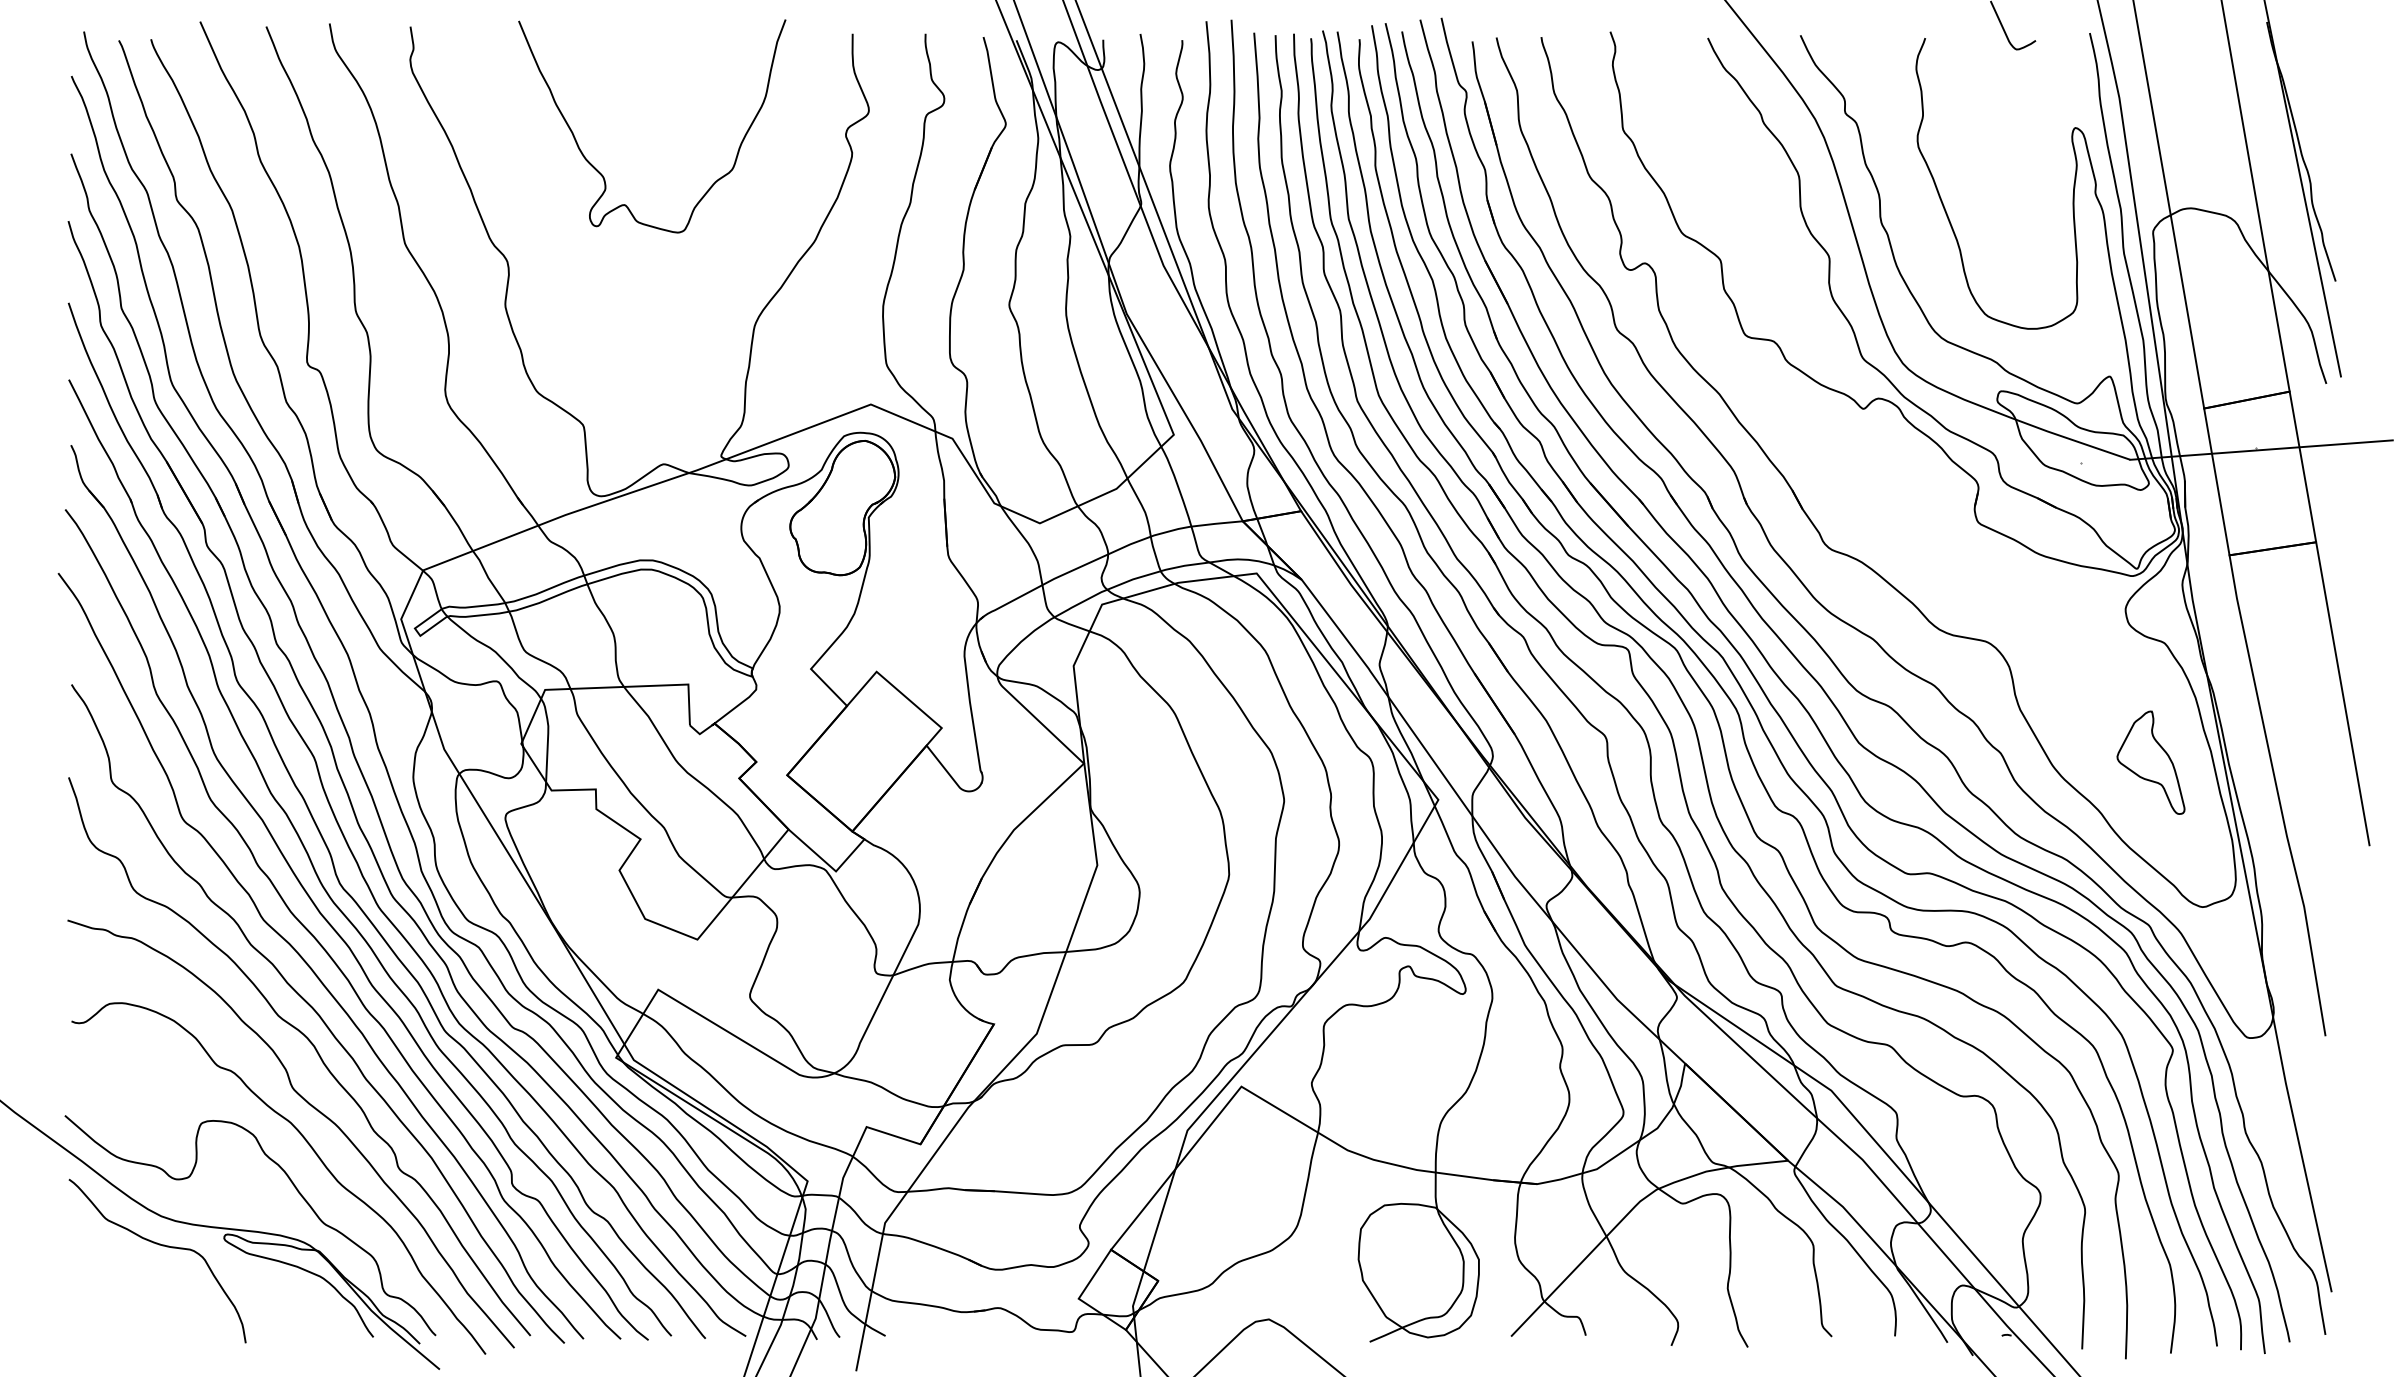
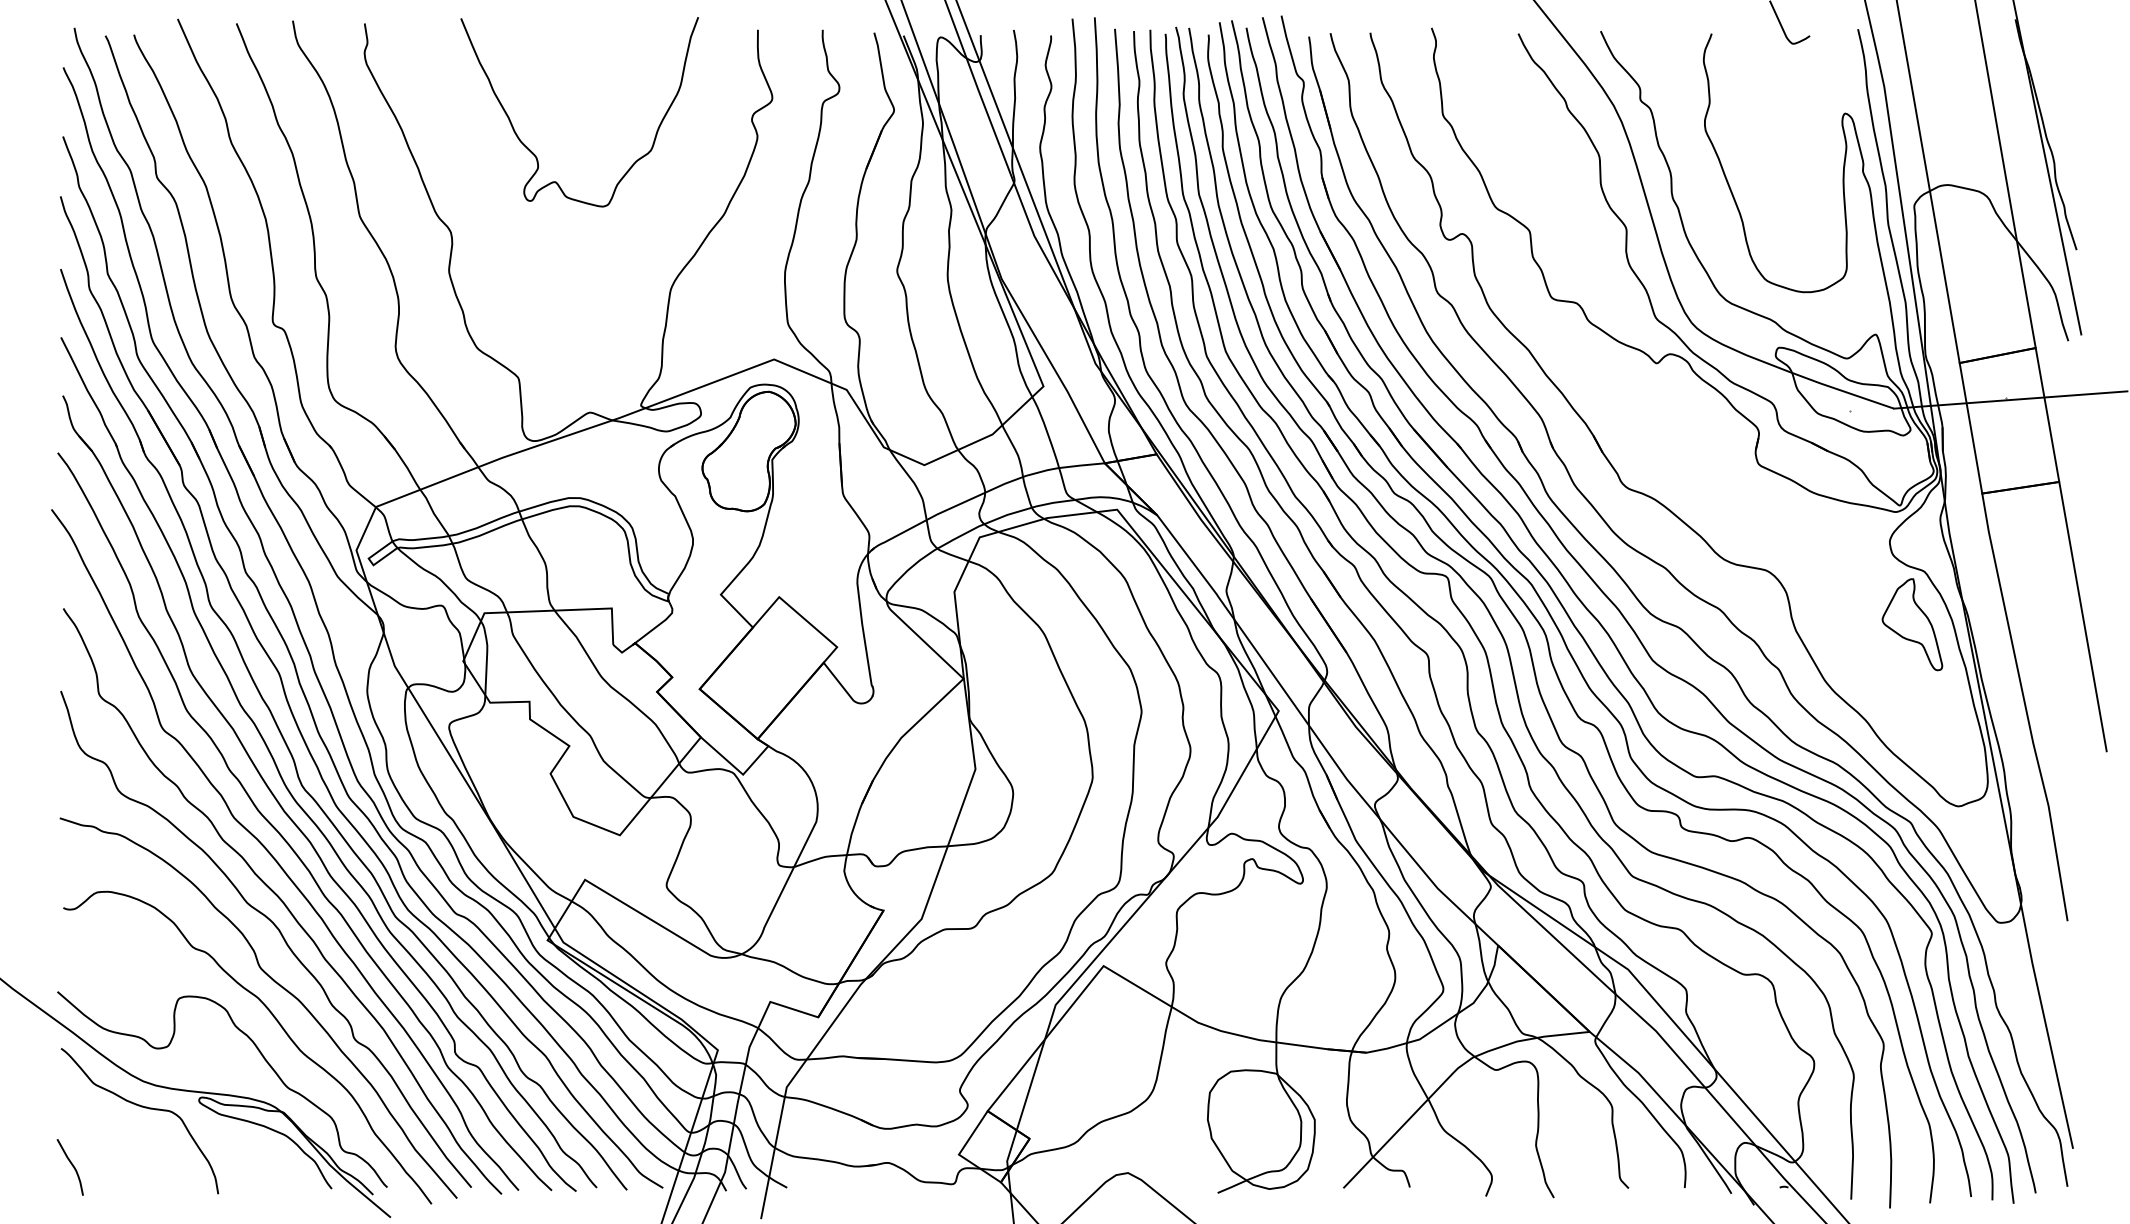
part: (2150, 762) -> (1911, 624), moved
curve: (80, 1310) -> (71, 1165), added

